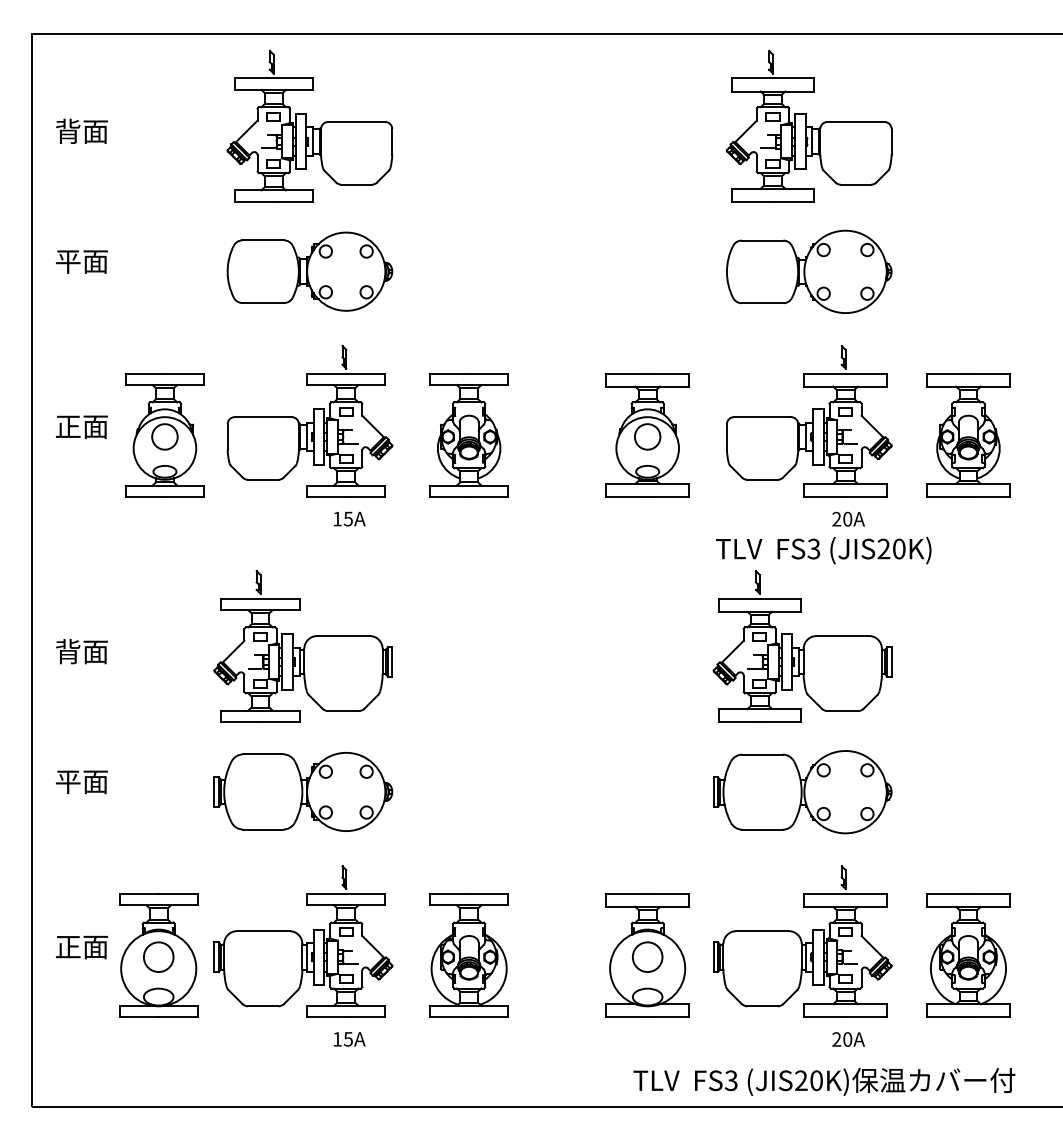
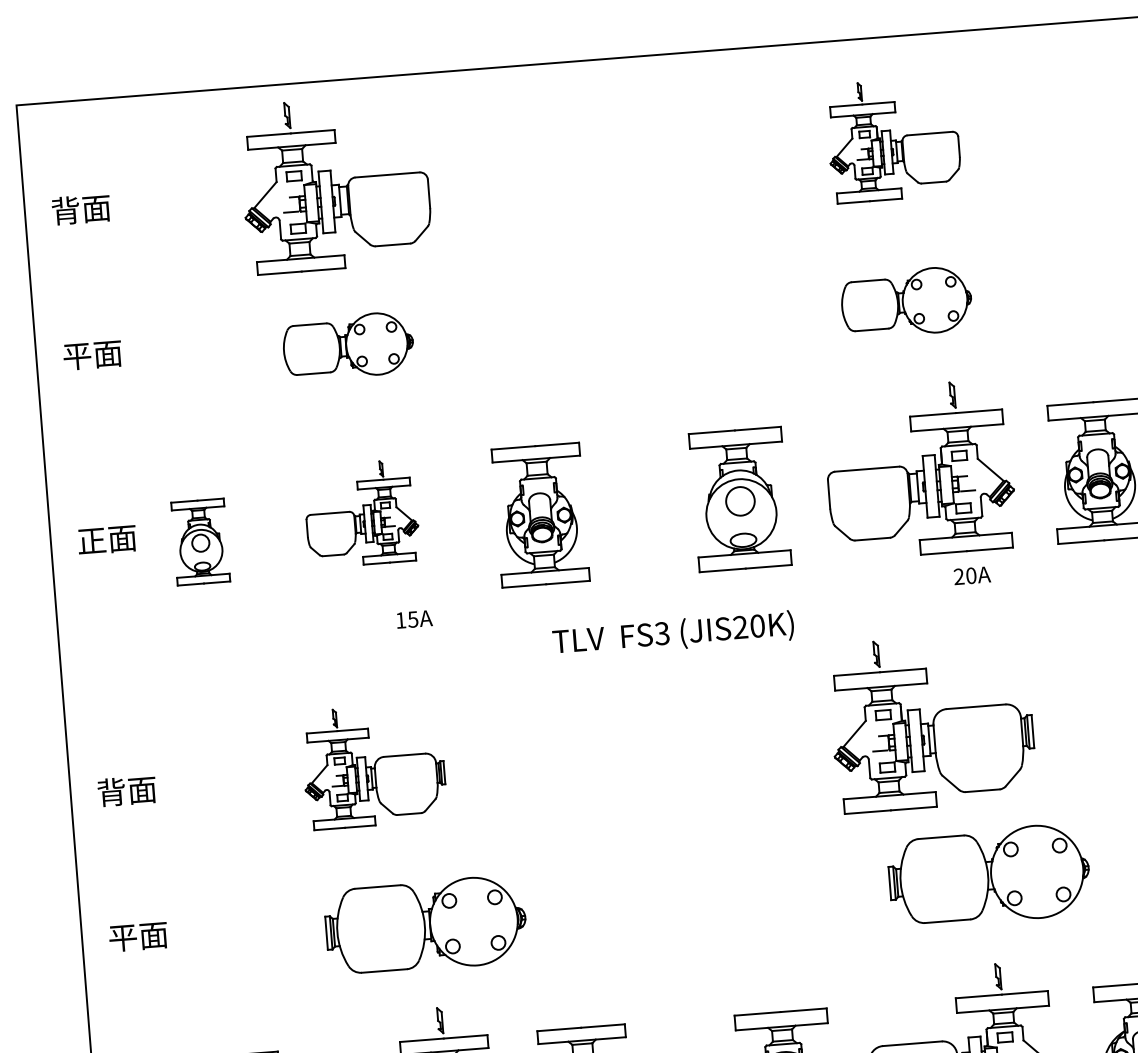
part: (808, 125) -> (892, 139), size x0.7
part: (309, 271) -> (347, 346), size x0.7
part: (809, 271) -> (906, 302), size x0.7
part: (309, 421) -> (361, 513), size x0.6
part: (164, 435) -> (200, 542), size x0.6
text: (823, 550) -> (673, 634), moved
part: (302, 646) -> (373, 766), size x0.7
part: (303, 791) -> (426, 924), moved
part: (802, 792) -> (989, 876), moved

